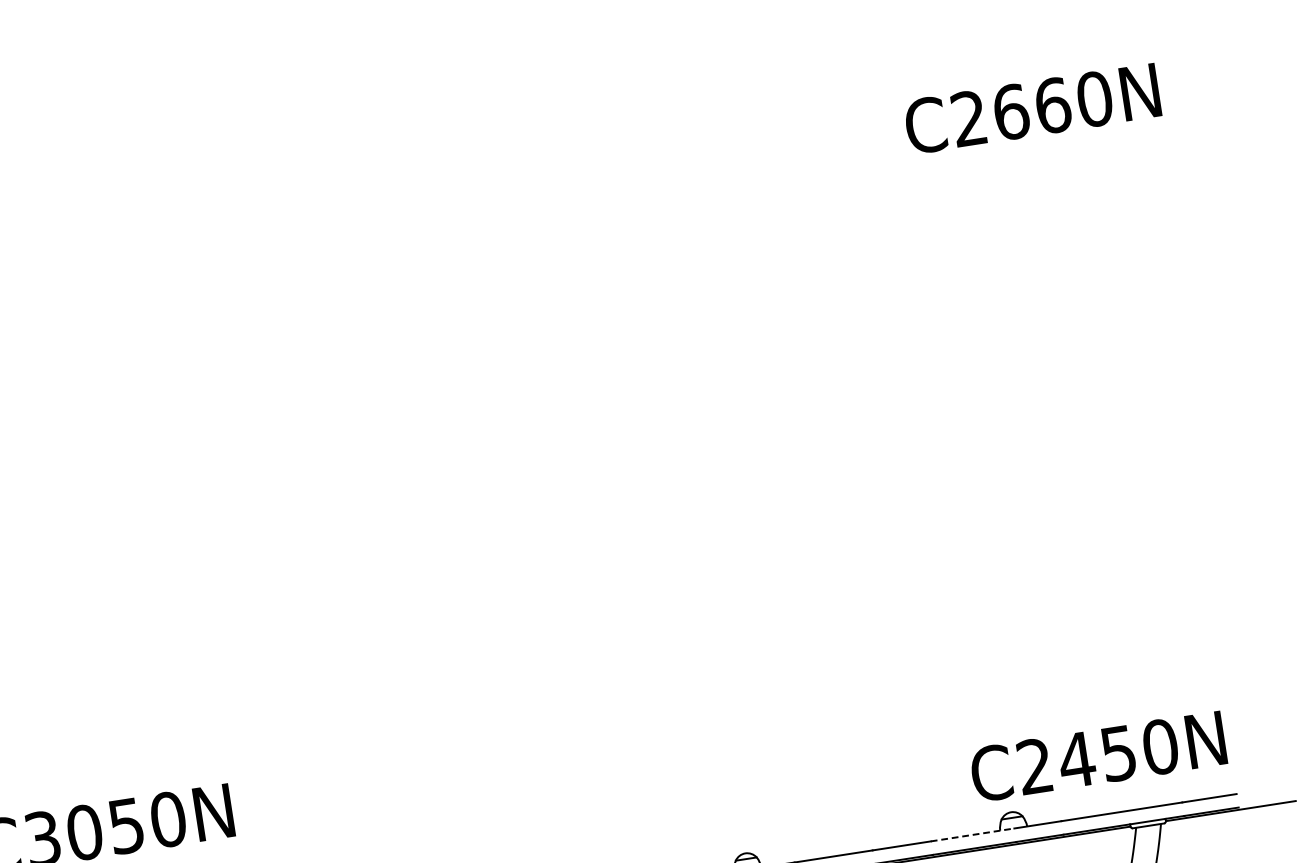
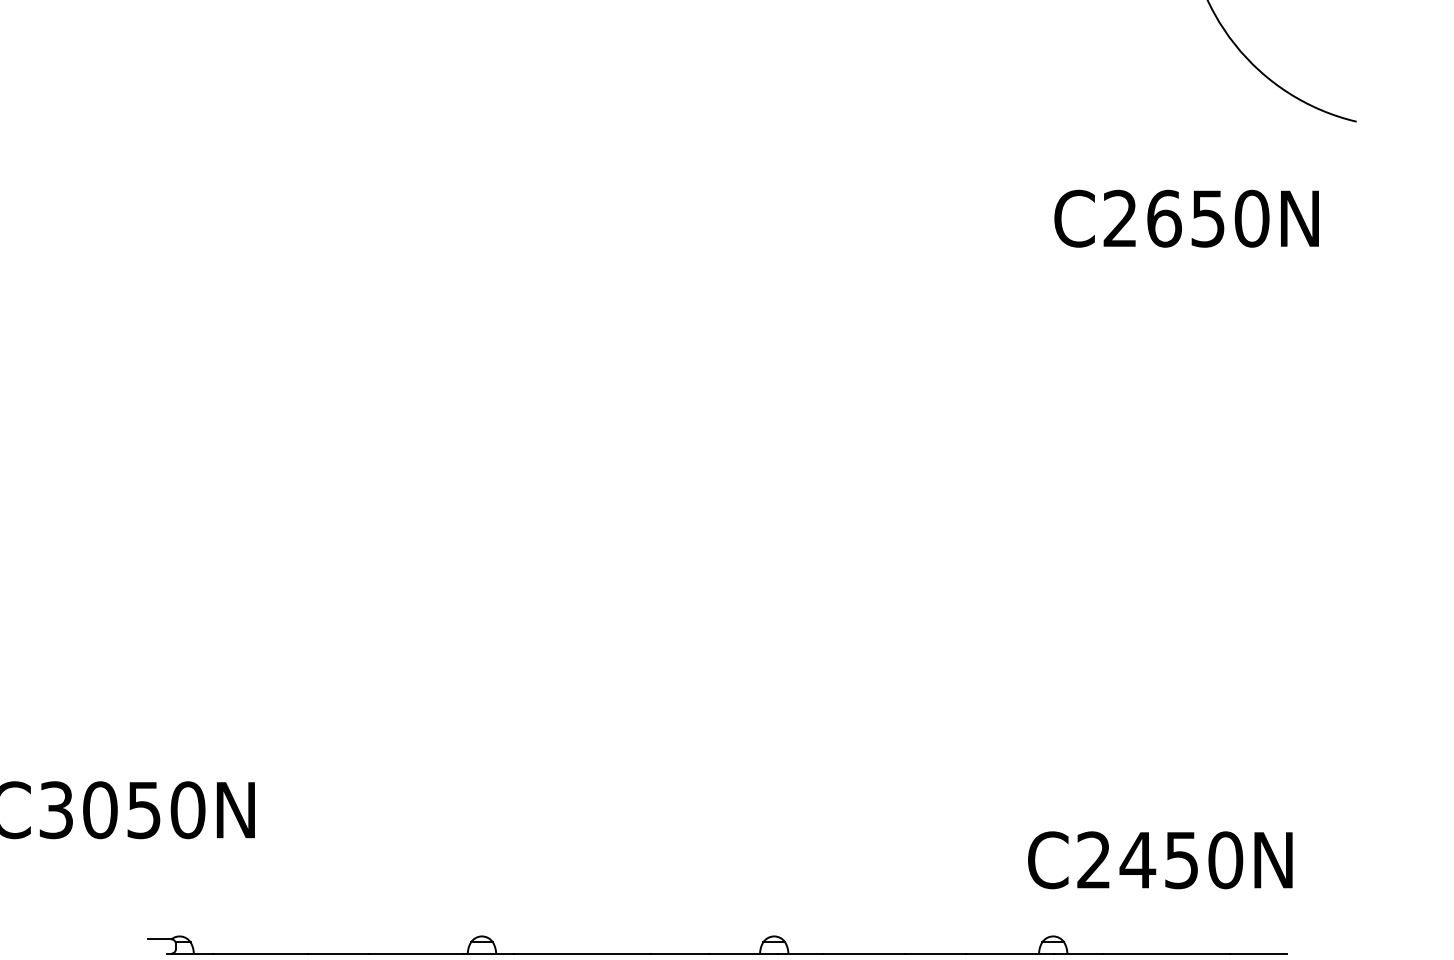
text: (1053, 105) -> (1208, 218), C2660N -> C2650N
text: (1098, 756) -> (1160, 860), moved
line: (972, 834) -> (1010, 953), dashed -> solid

